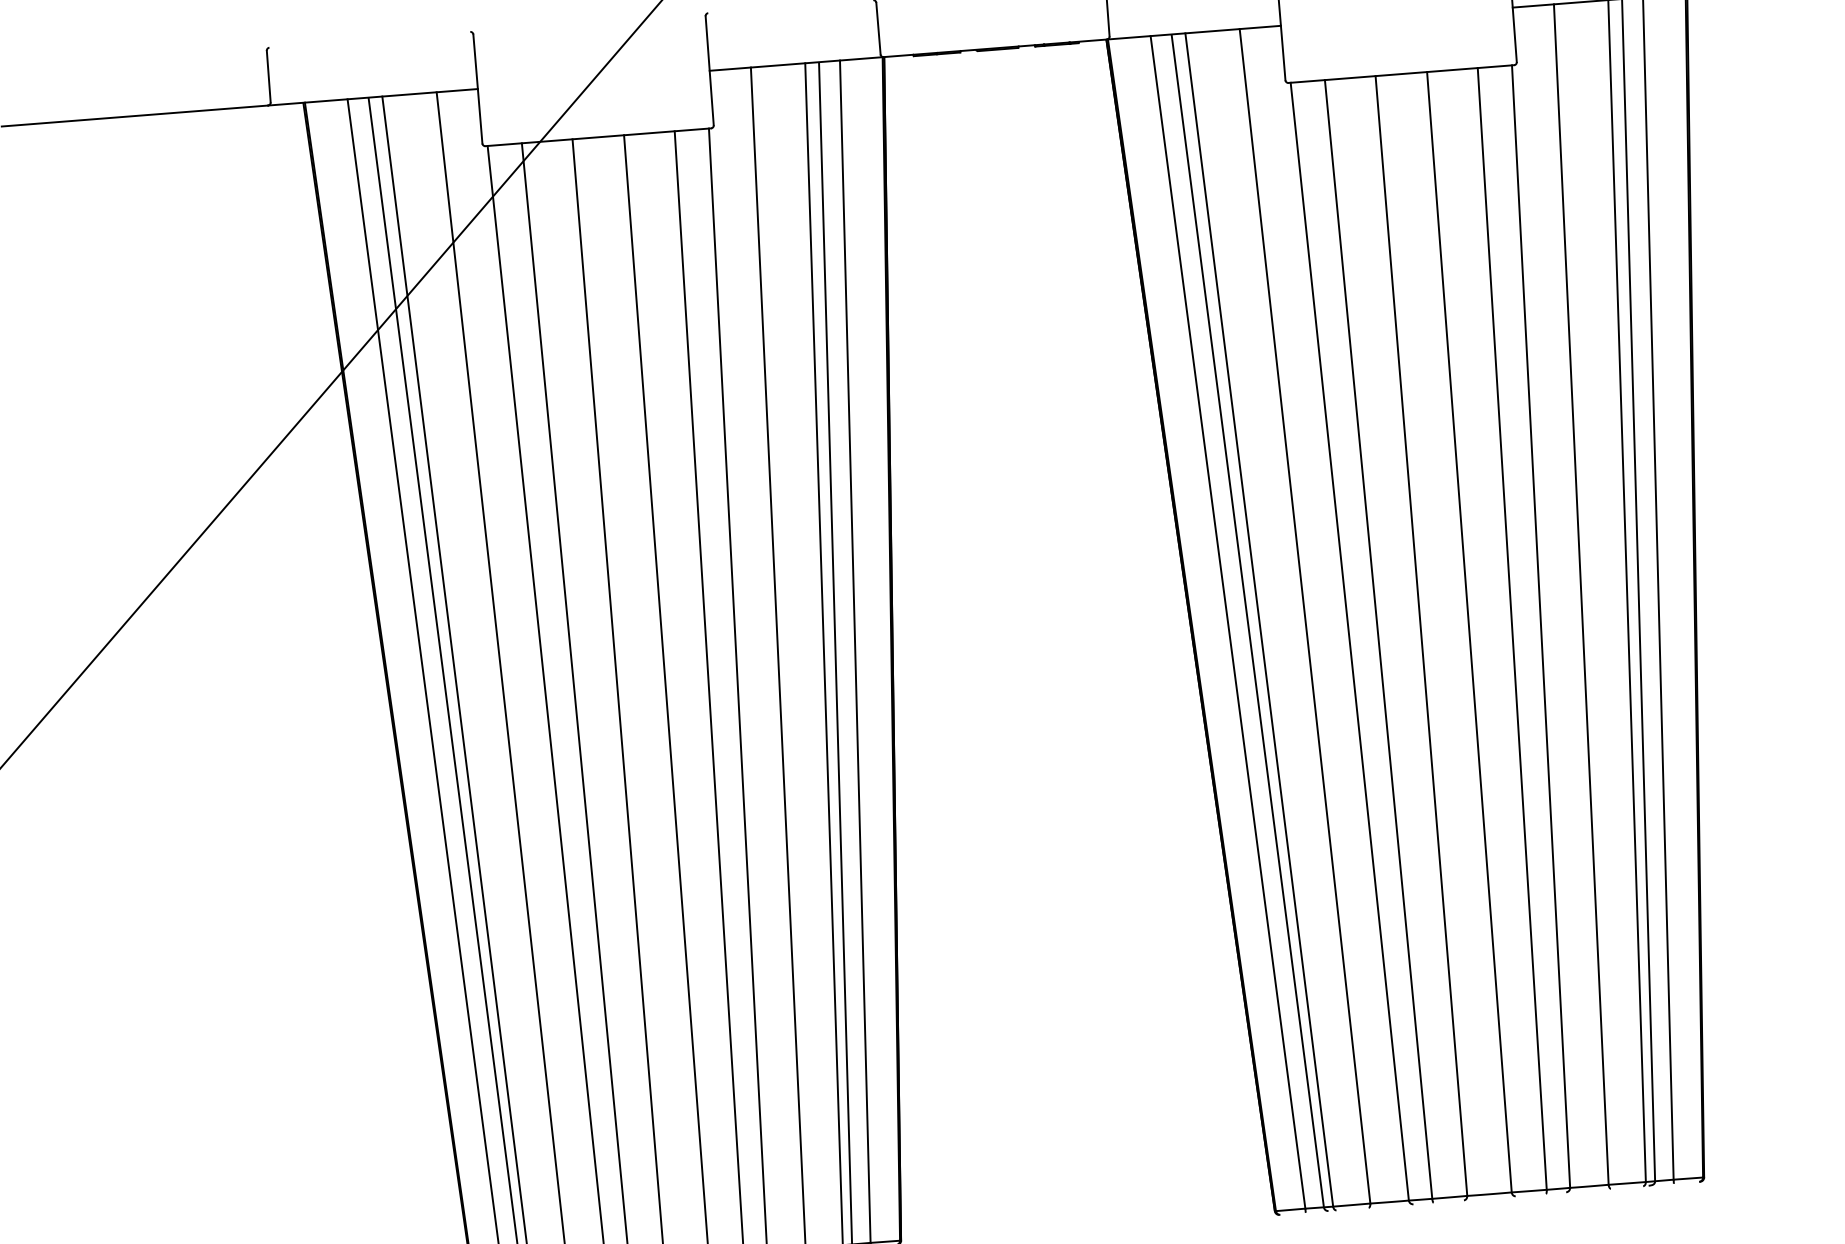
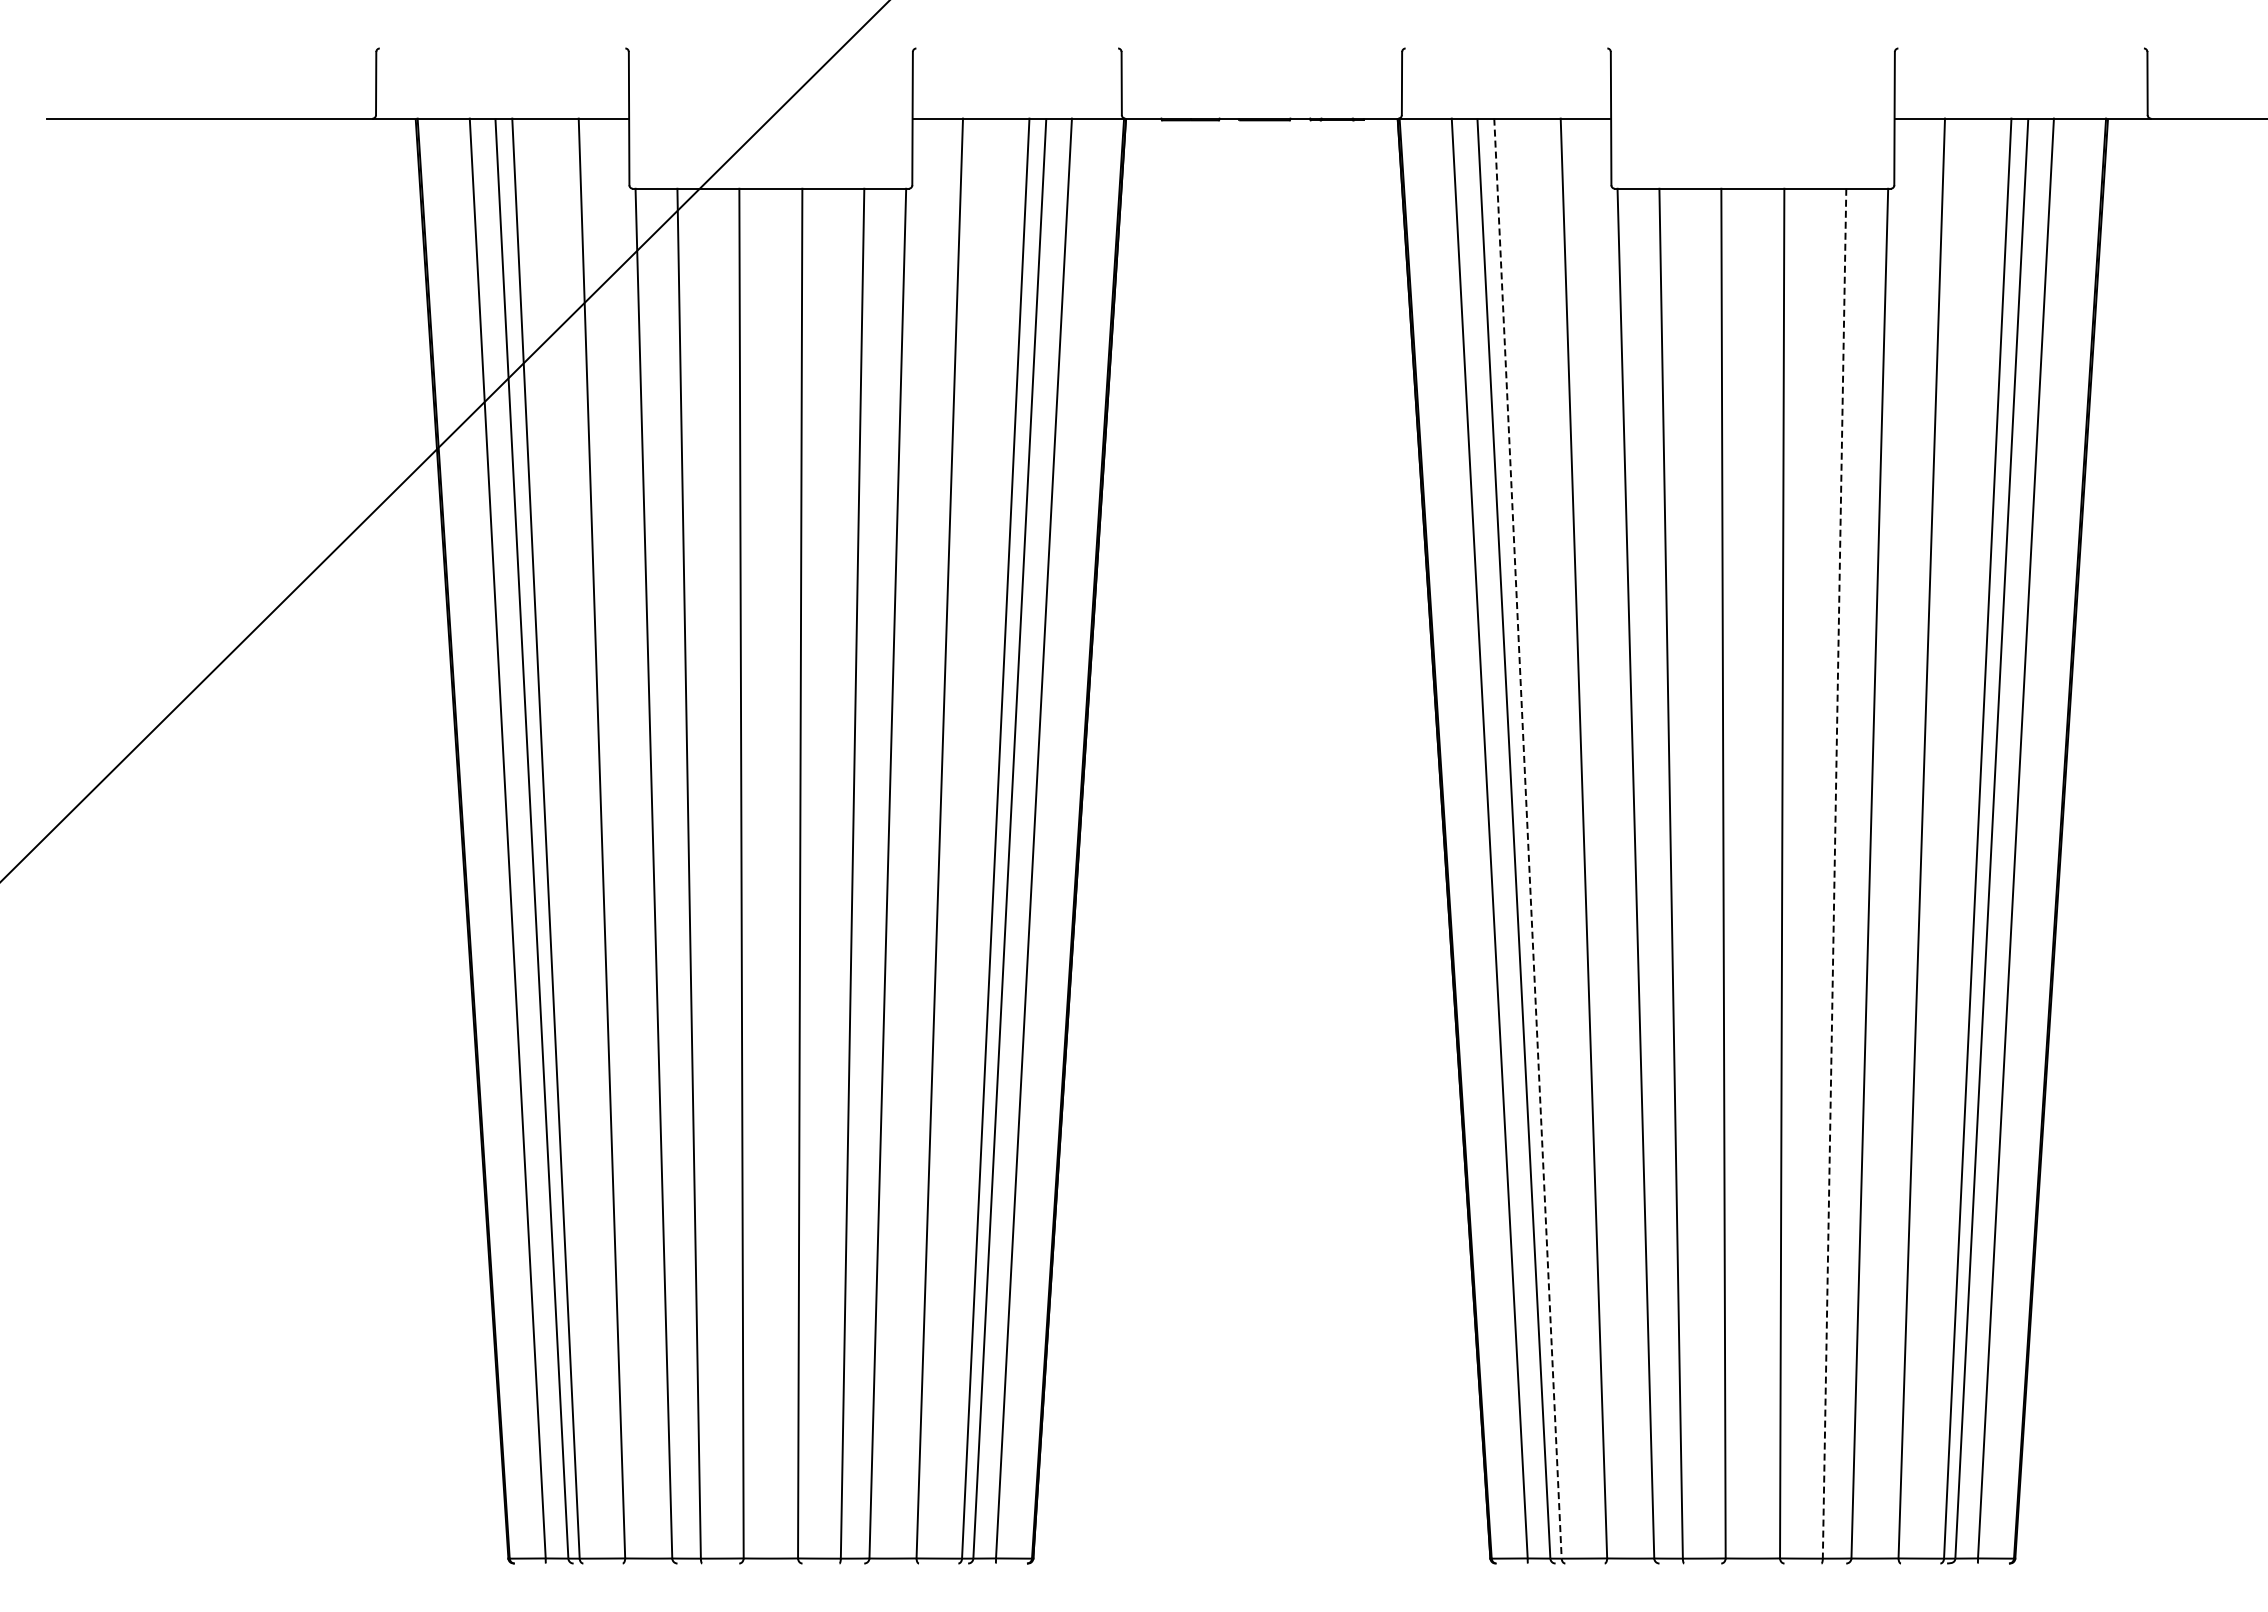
line: (1258, 619) -> (1527, 838), solid -> dashed
line: (1512, 629) -> (1834, 874), solid -> dashed

